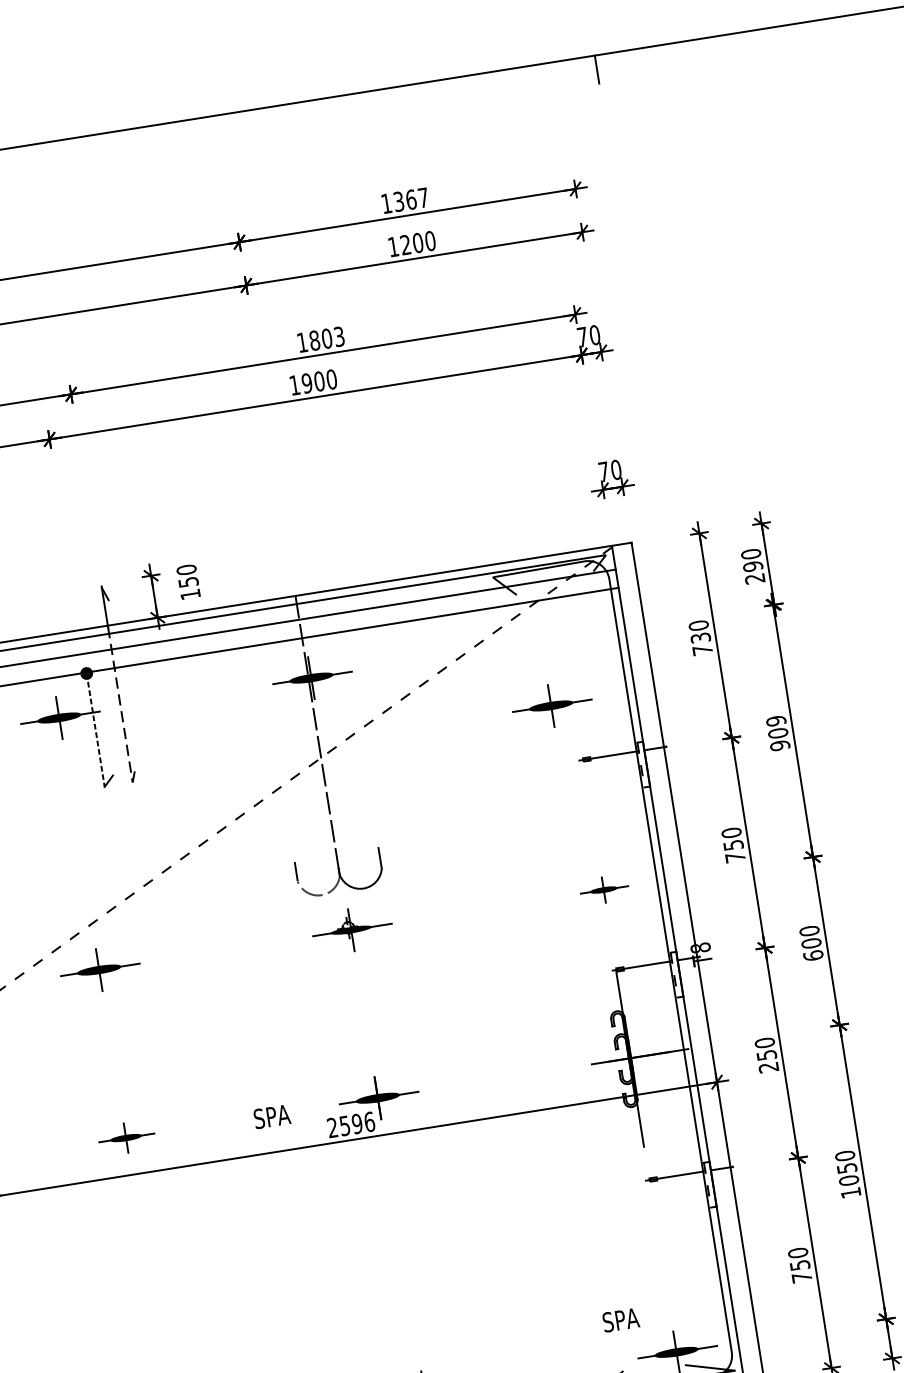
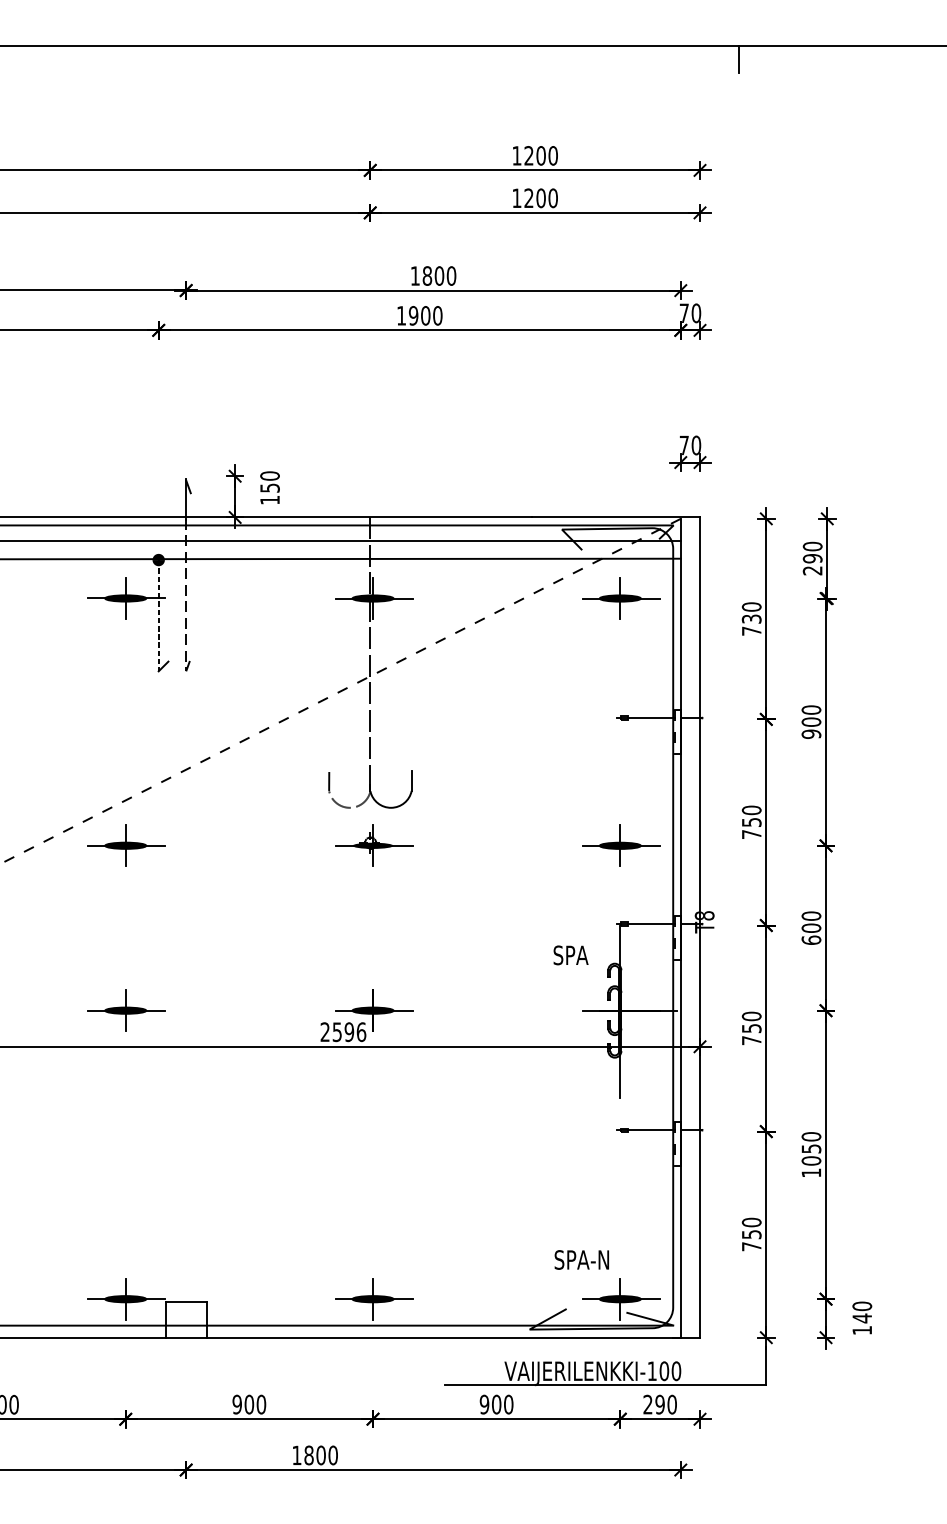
text: (410, 199) -> (540, 155), 1367 -> 1200
text: (339, 336) -> (451, 275), 1803 -> 1800
part: (552, 705) -> (621, 598), moved
text: (776, 720) -> (811, 709), 909 -> 900
part: (604, 889) -> (621, 845), size x1.67
text: (768, 1067) -> (751, 1040), 250 -> 750
text: (271, 1116) -> (570, 955), moved
part: (126, 1137) -> (126, 1010), size x1.43
text: (648, 1315) -> (599, 1259), SPA -> SPA-N

